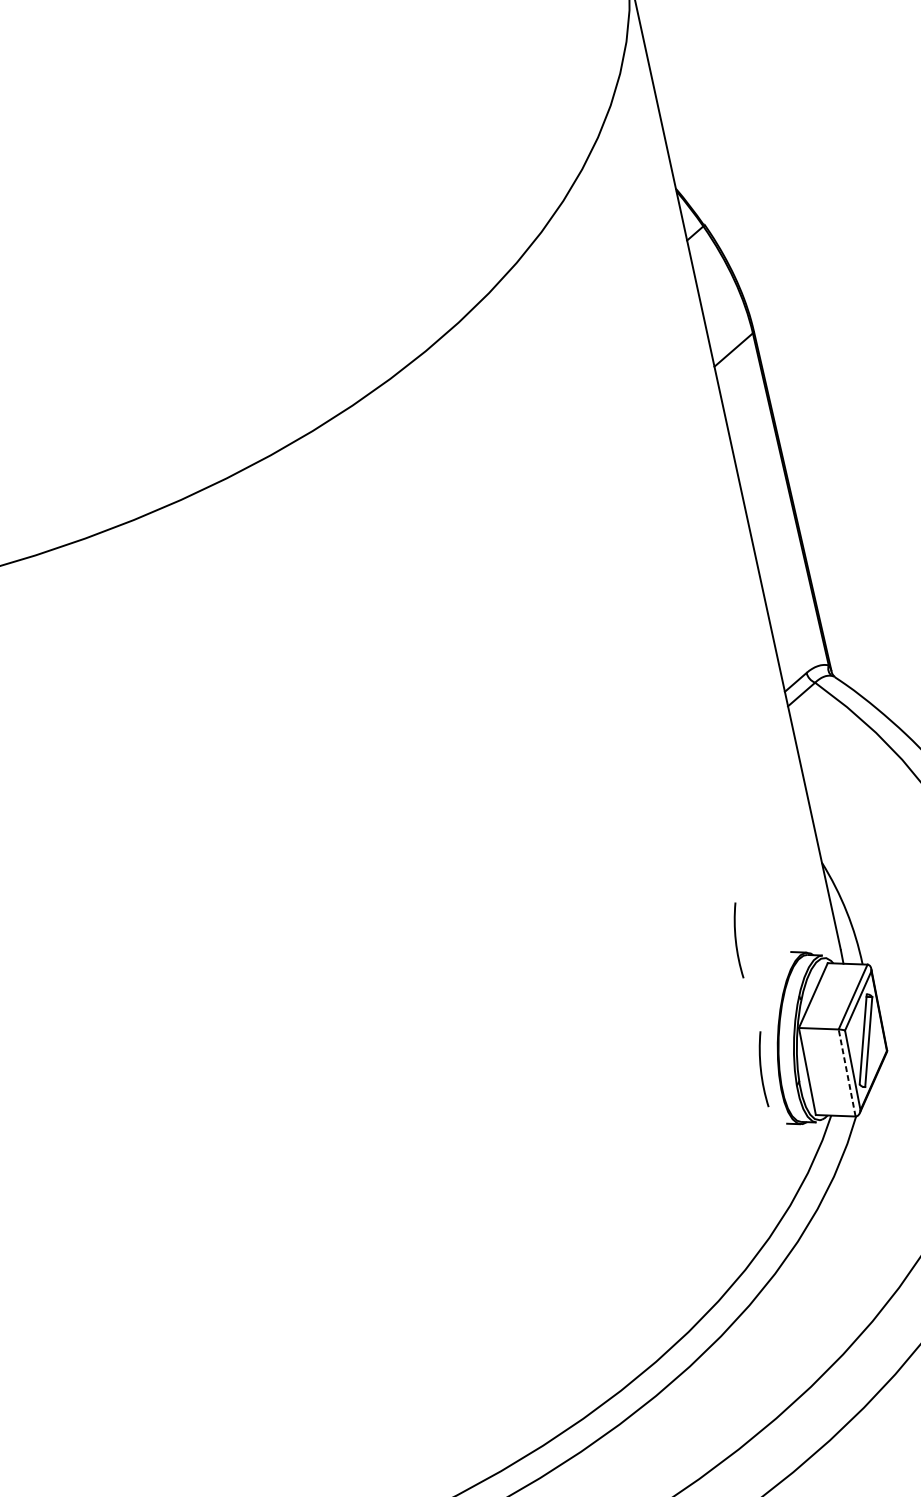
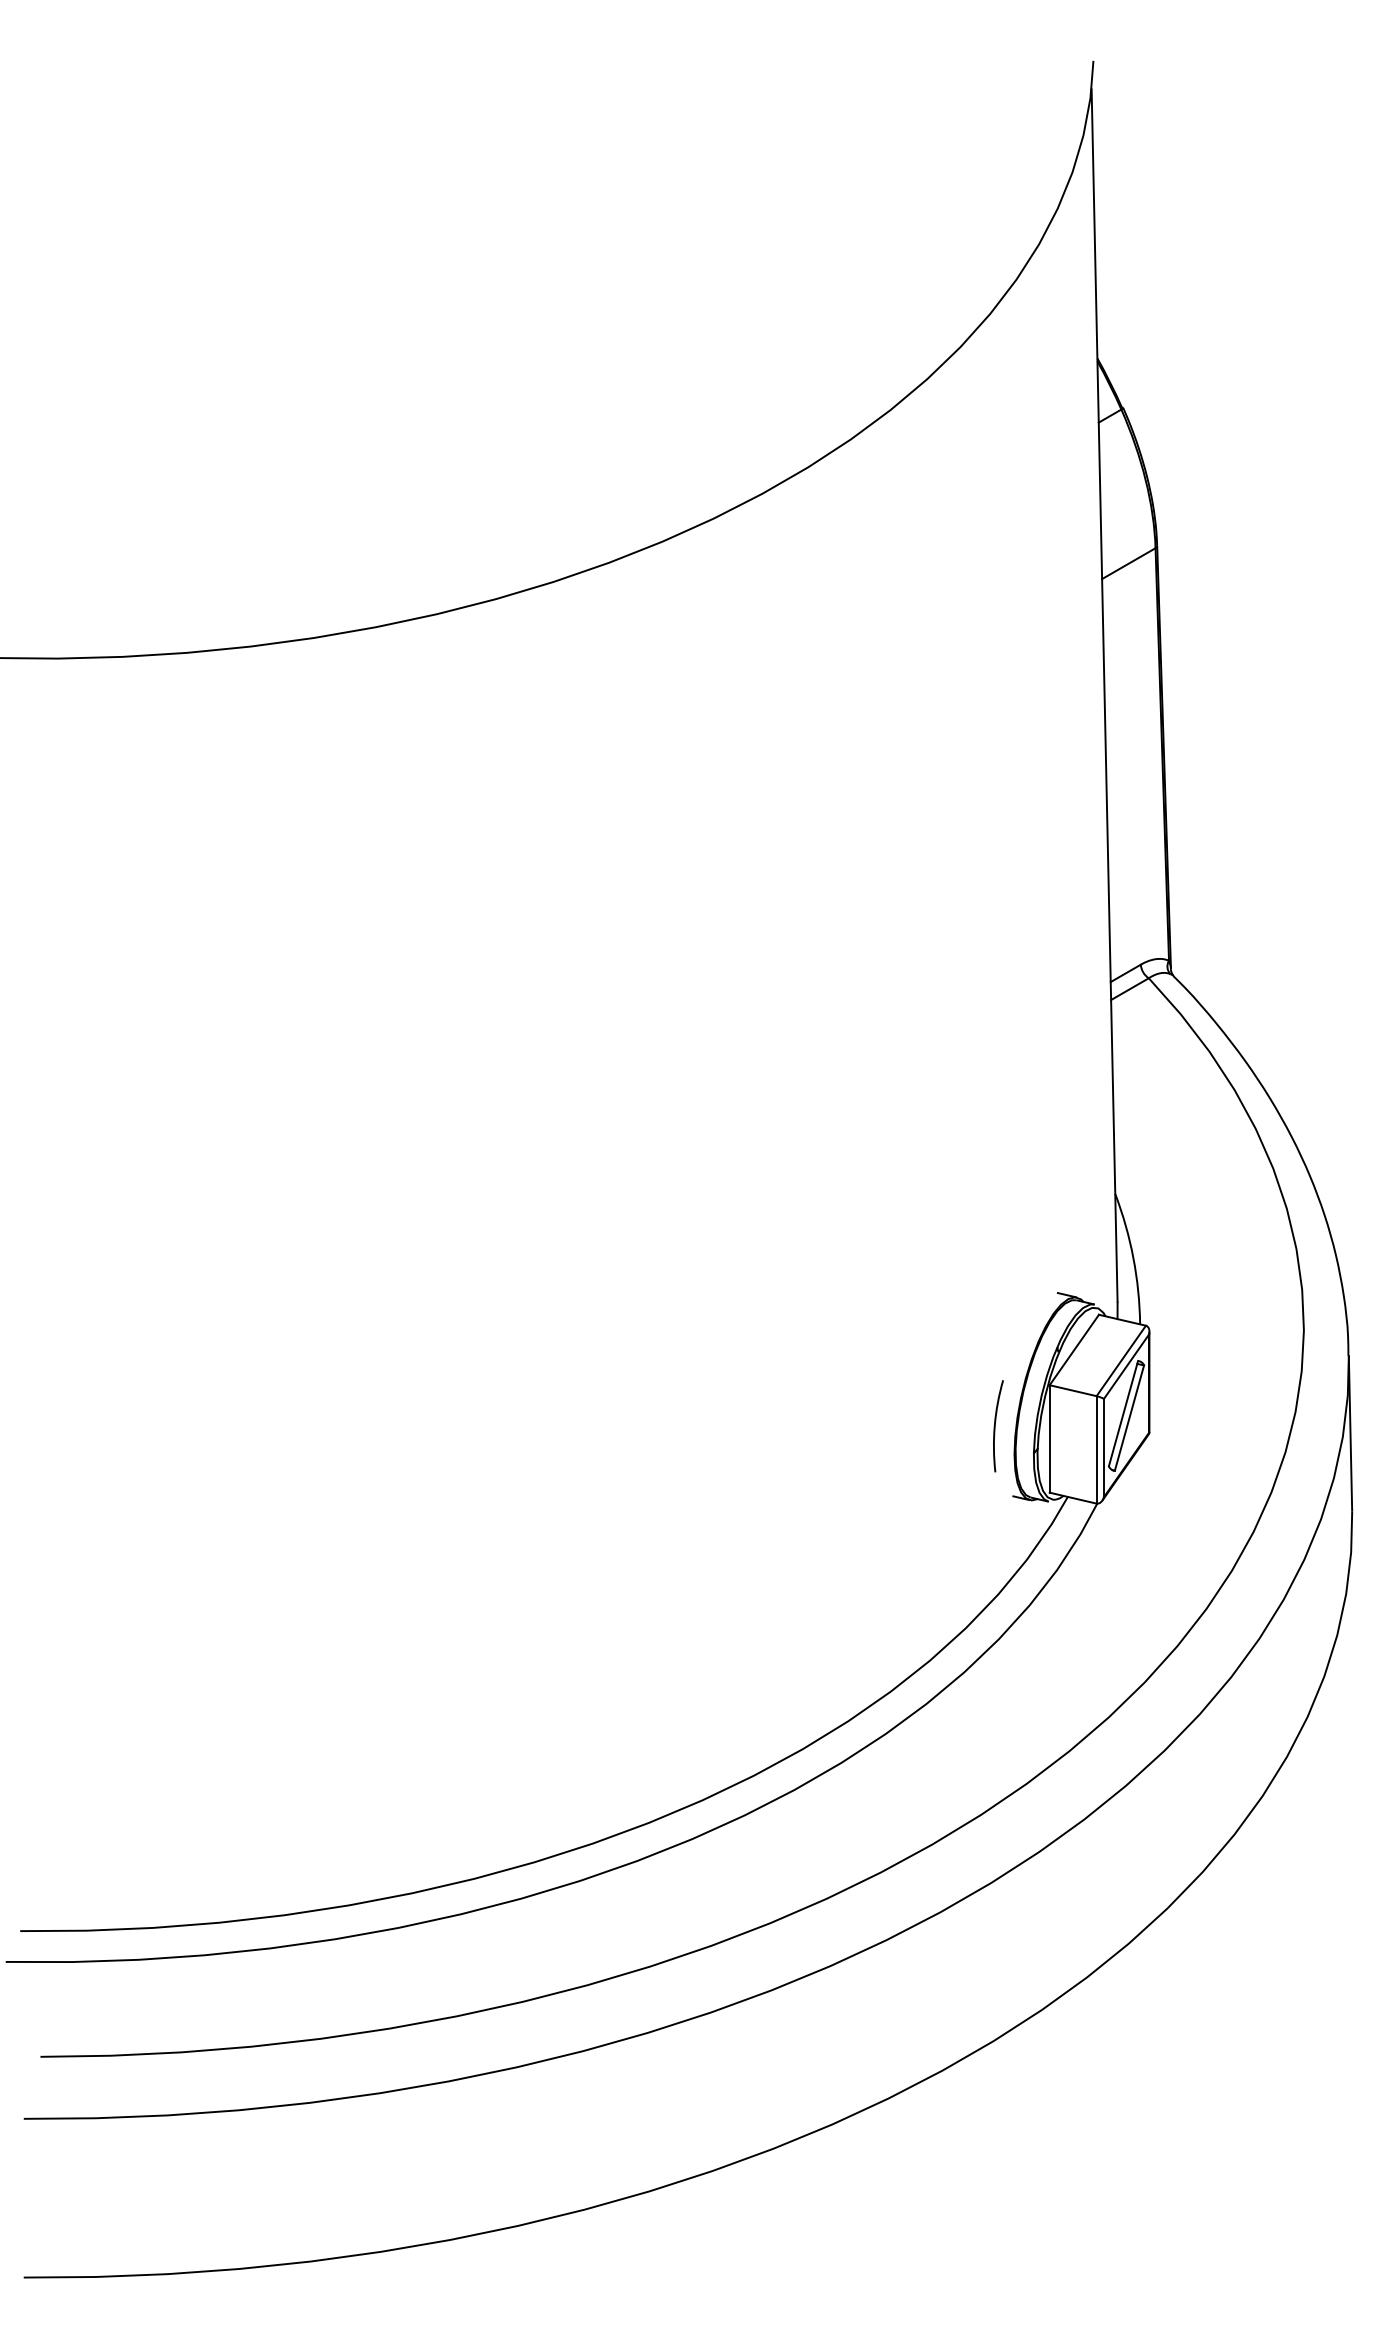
arc: (736, 941) -> (995, 1267), removed
line: (846, 1072) -> (1096, 1449), dashed -> solid

